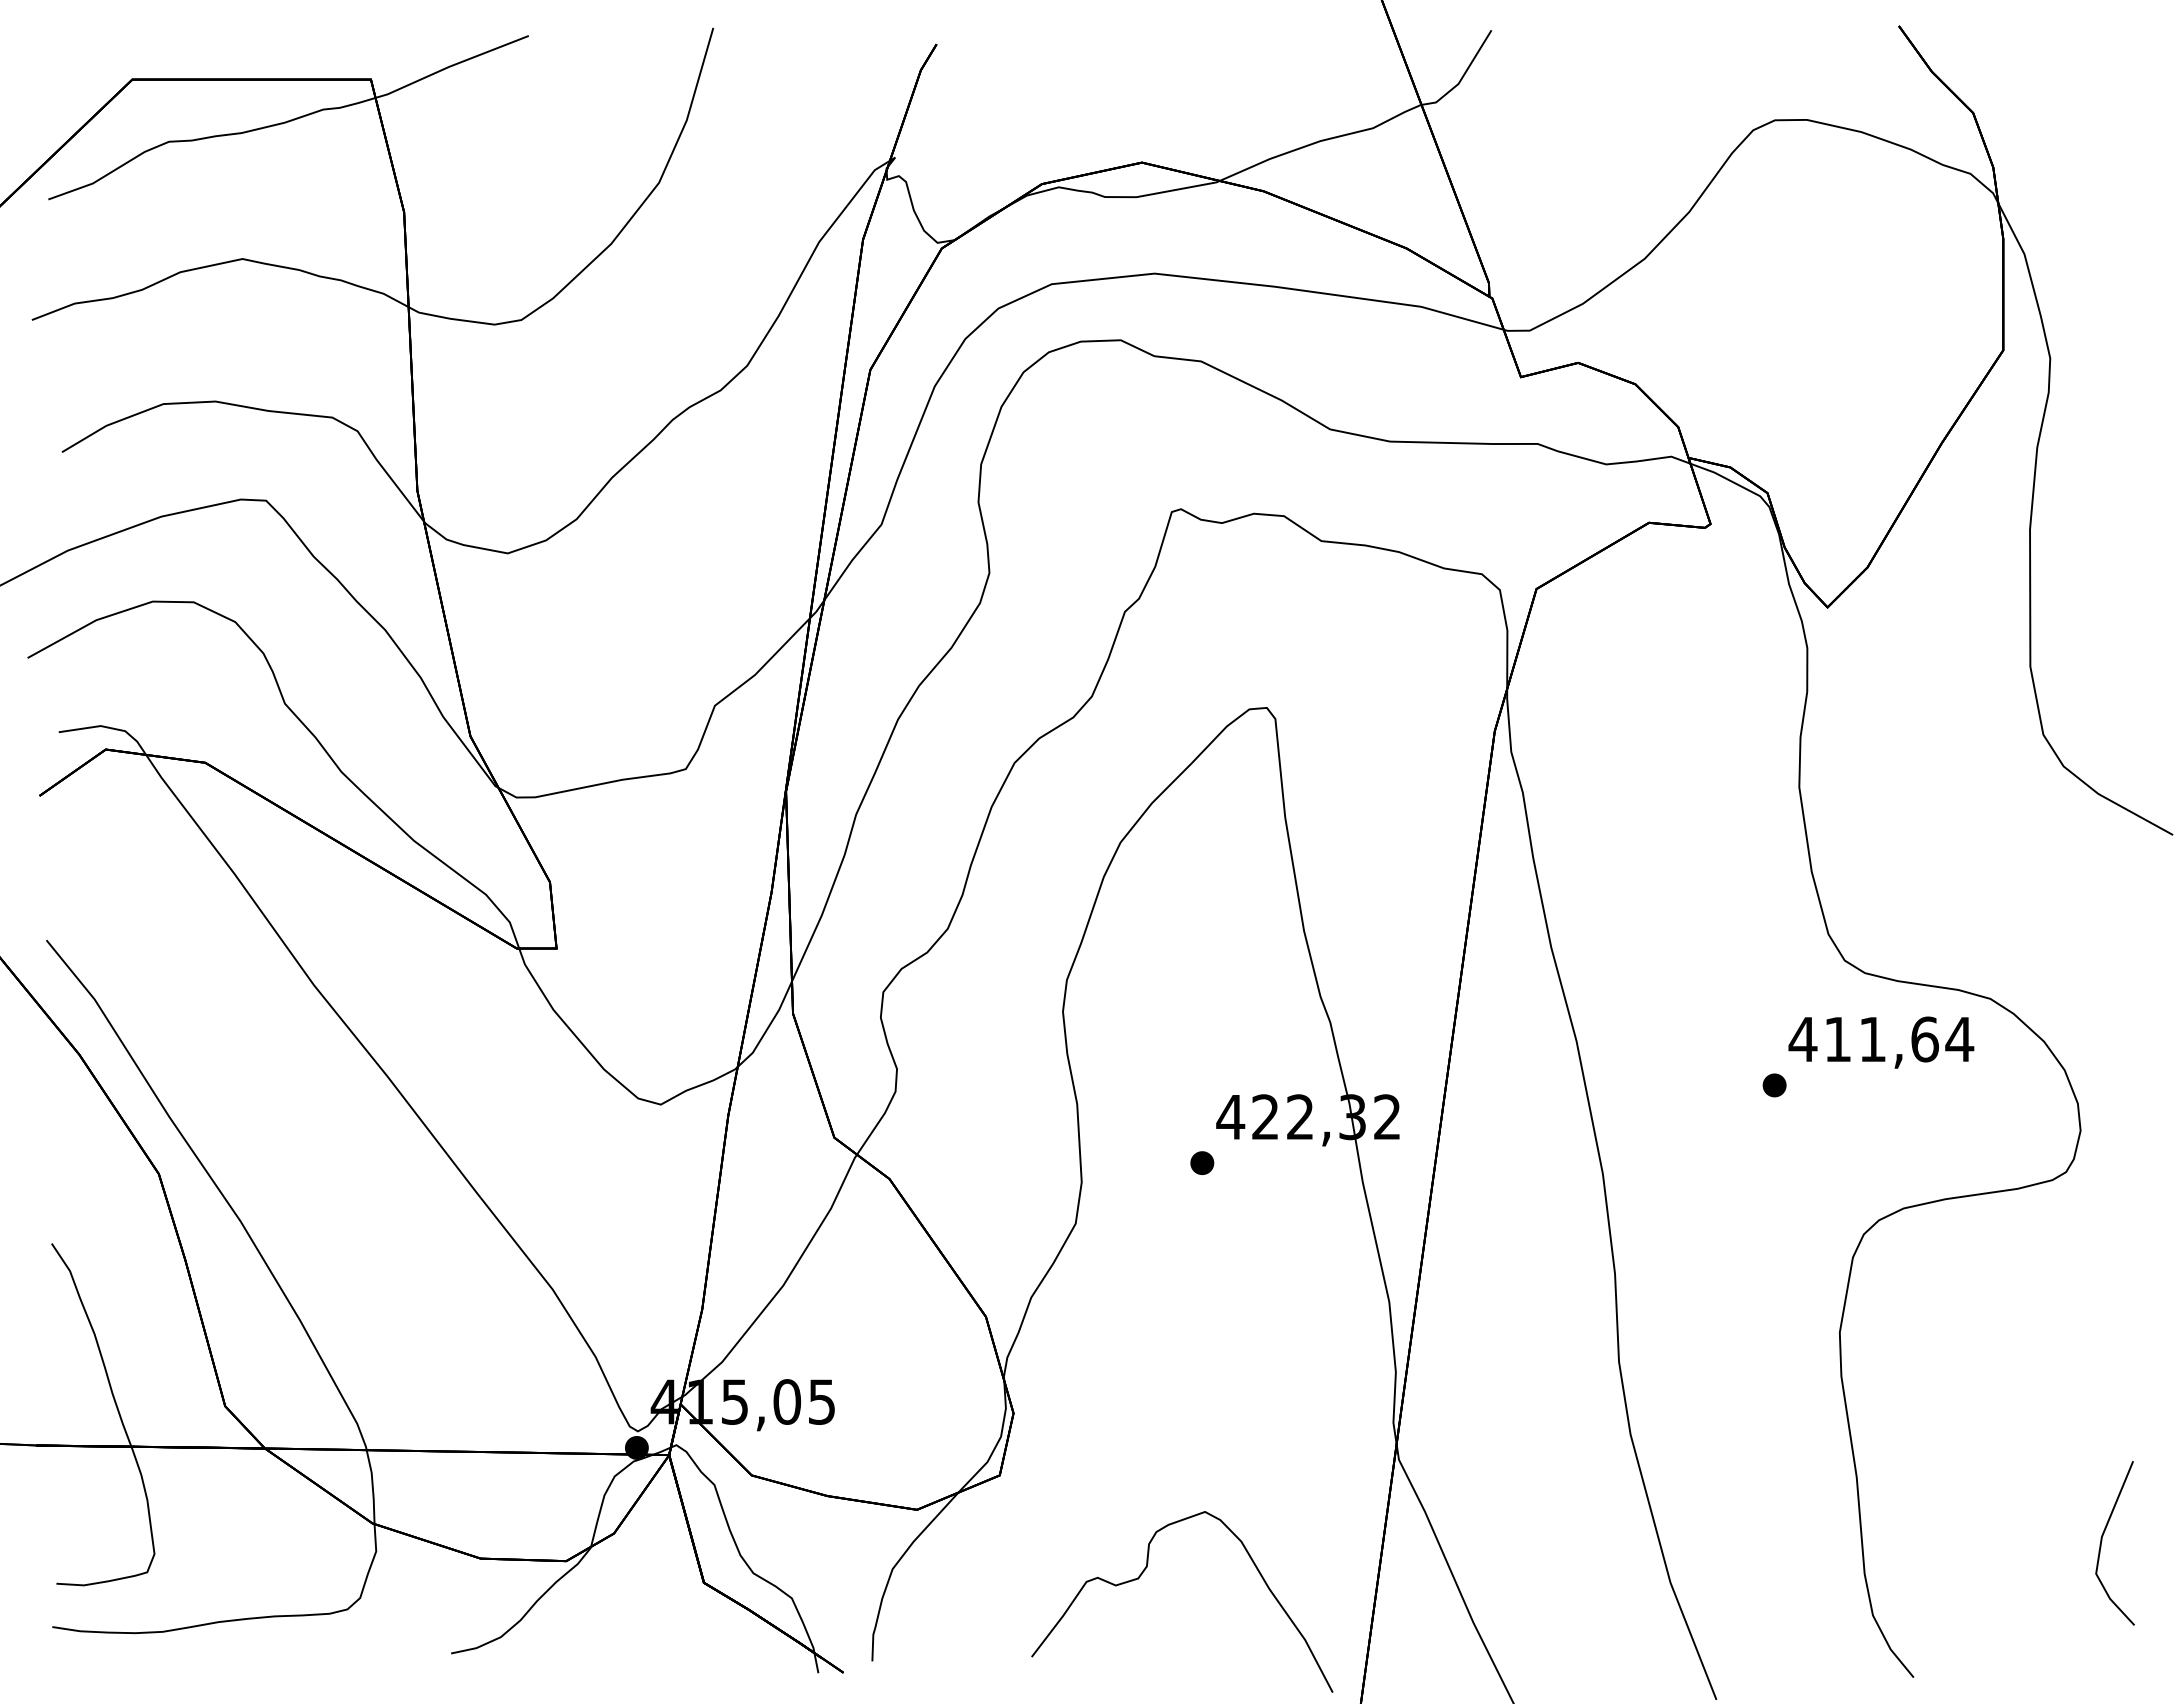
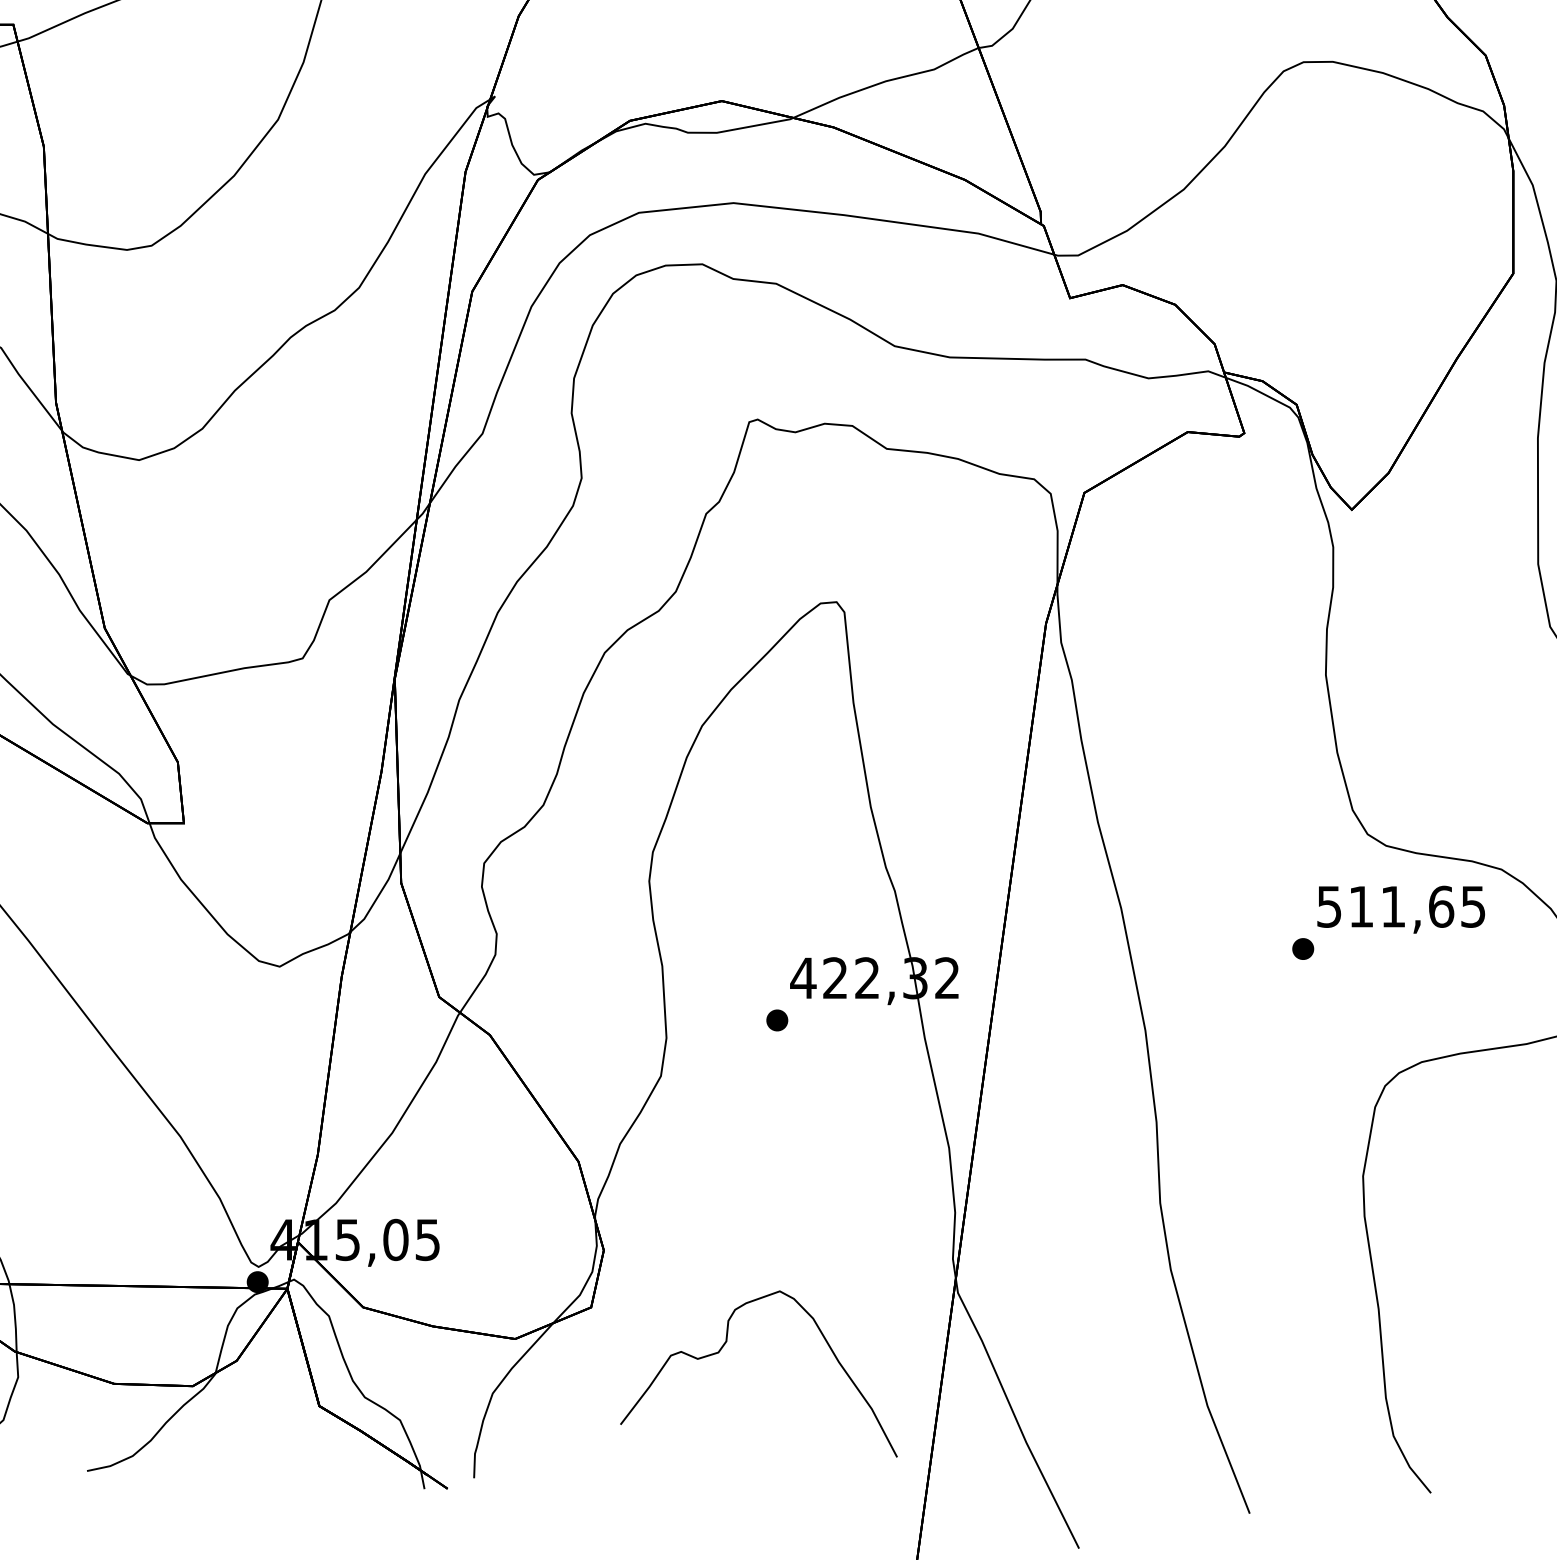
text: (1881, 1039) -> (1401, 906), 411,64 -> 511,65
curve: (1142, 1574) -> (722, 1348), moved

